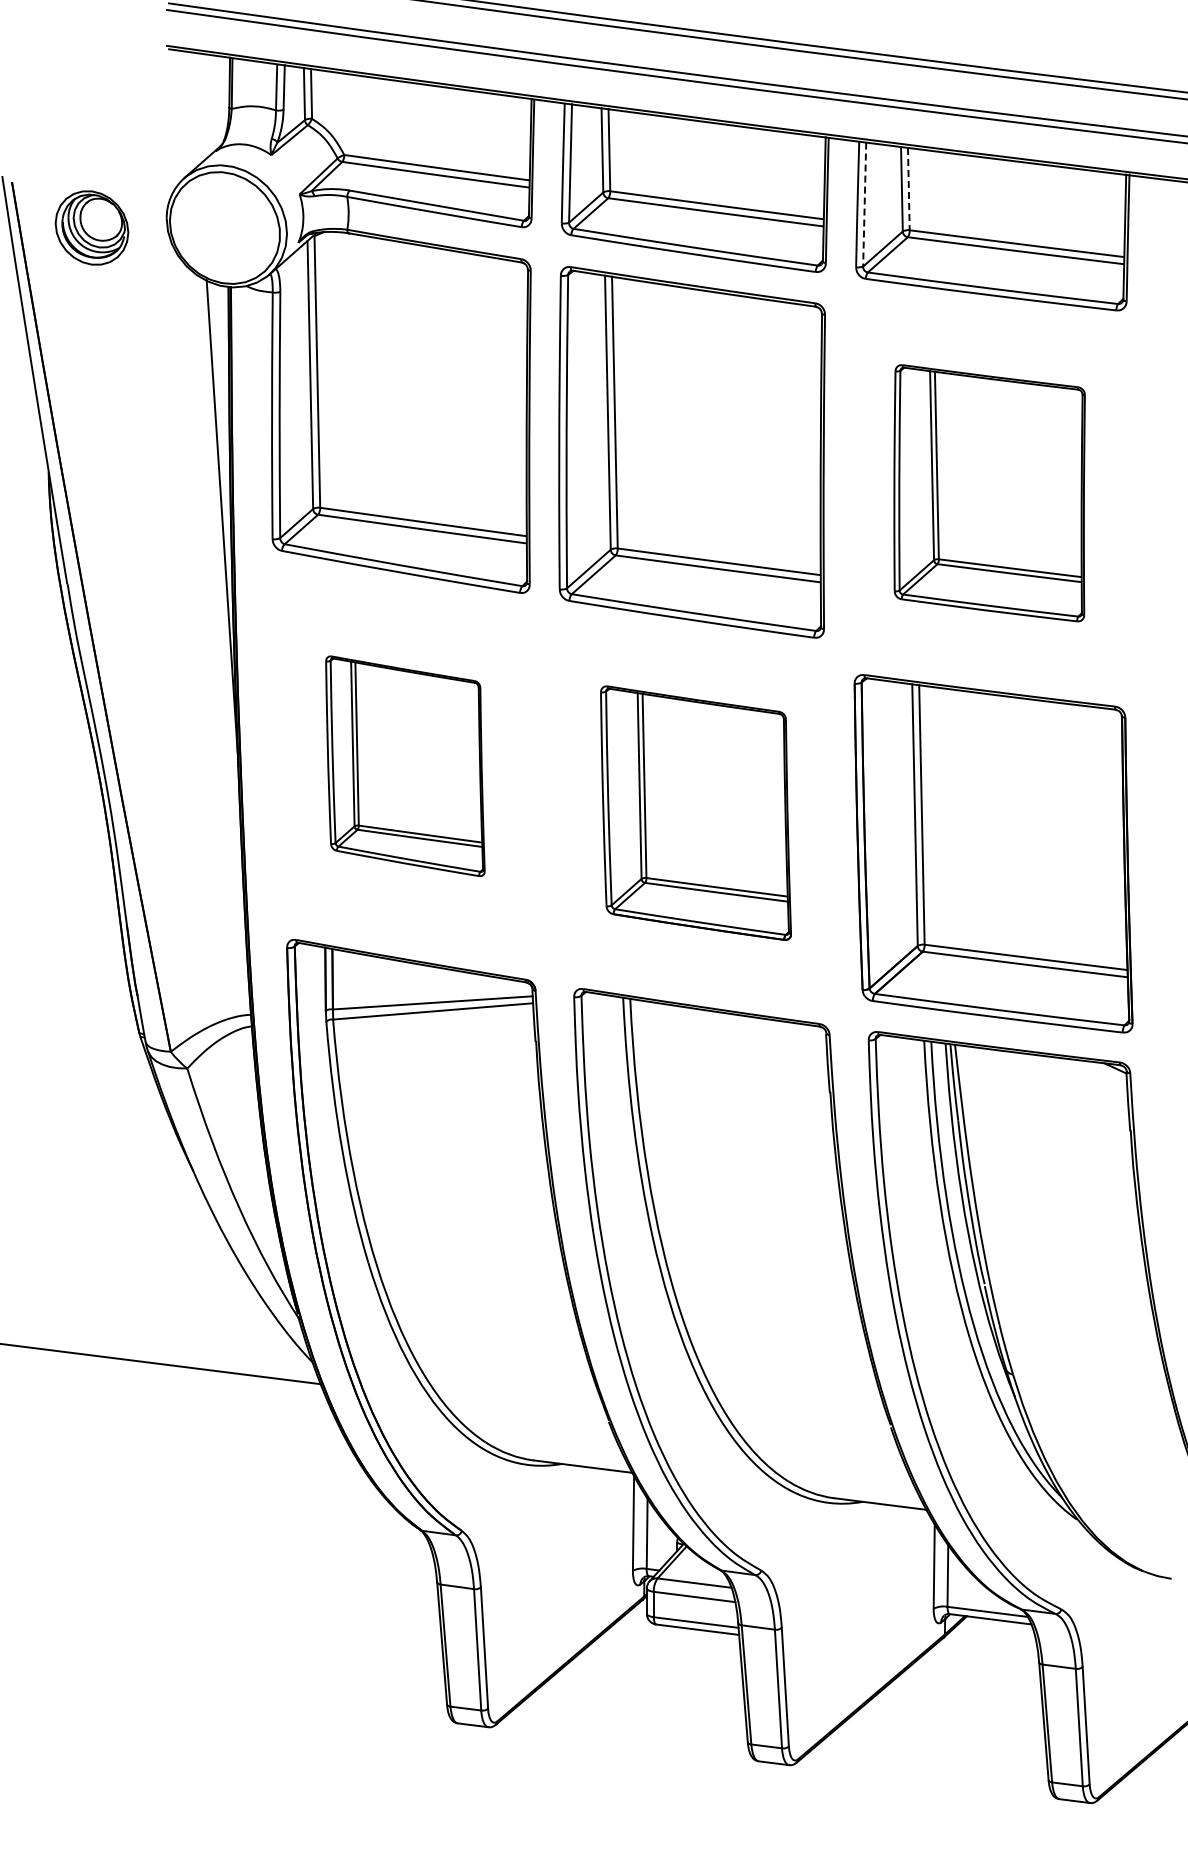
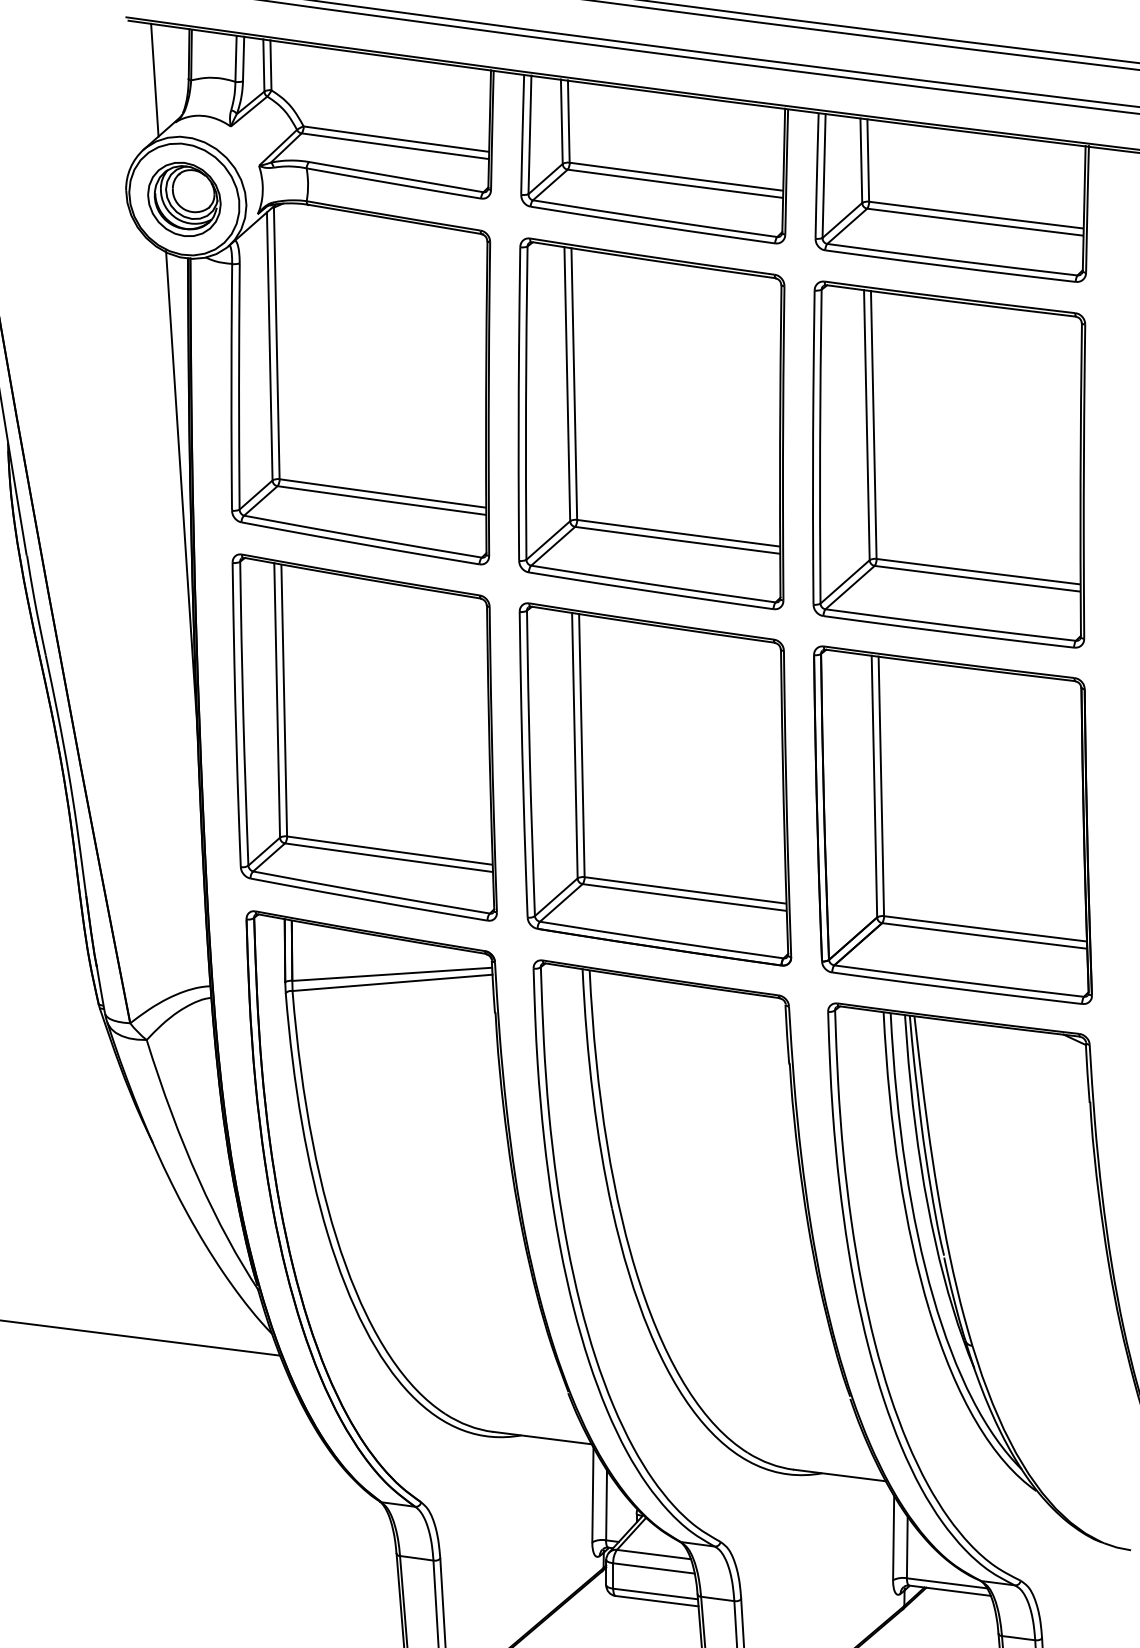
line: (195, 108) -> (154, 79), added
line: (908, 189) -> (867, 160), dashed -> solid
line: (864, 205) -> (823, 176), dashed -> solid
part: (91, 227) -> (183, 198), moved
part: (989, 493) -> (948, 464), size x1.43
part: (405, 766) -> (364, 737), size x1.67
part: (695, 813) -> (654, 784), size x1.43

